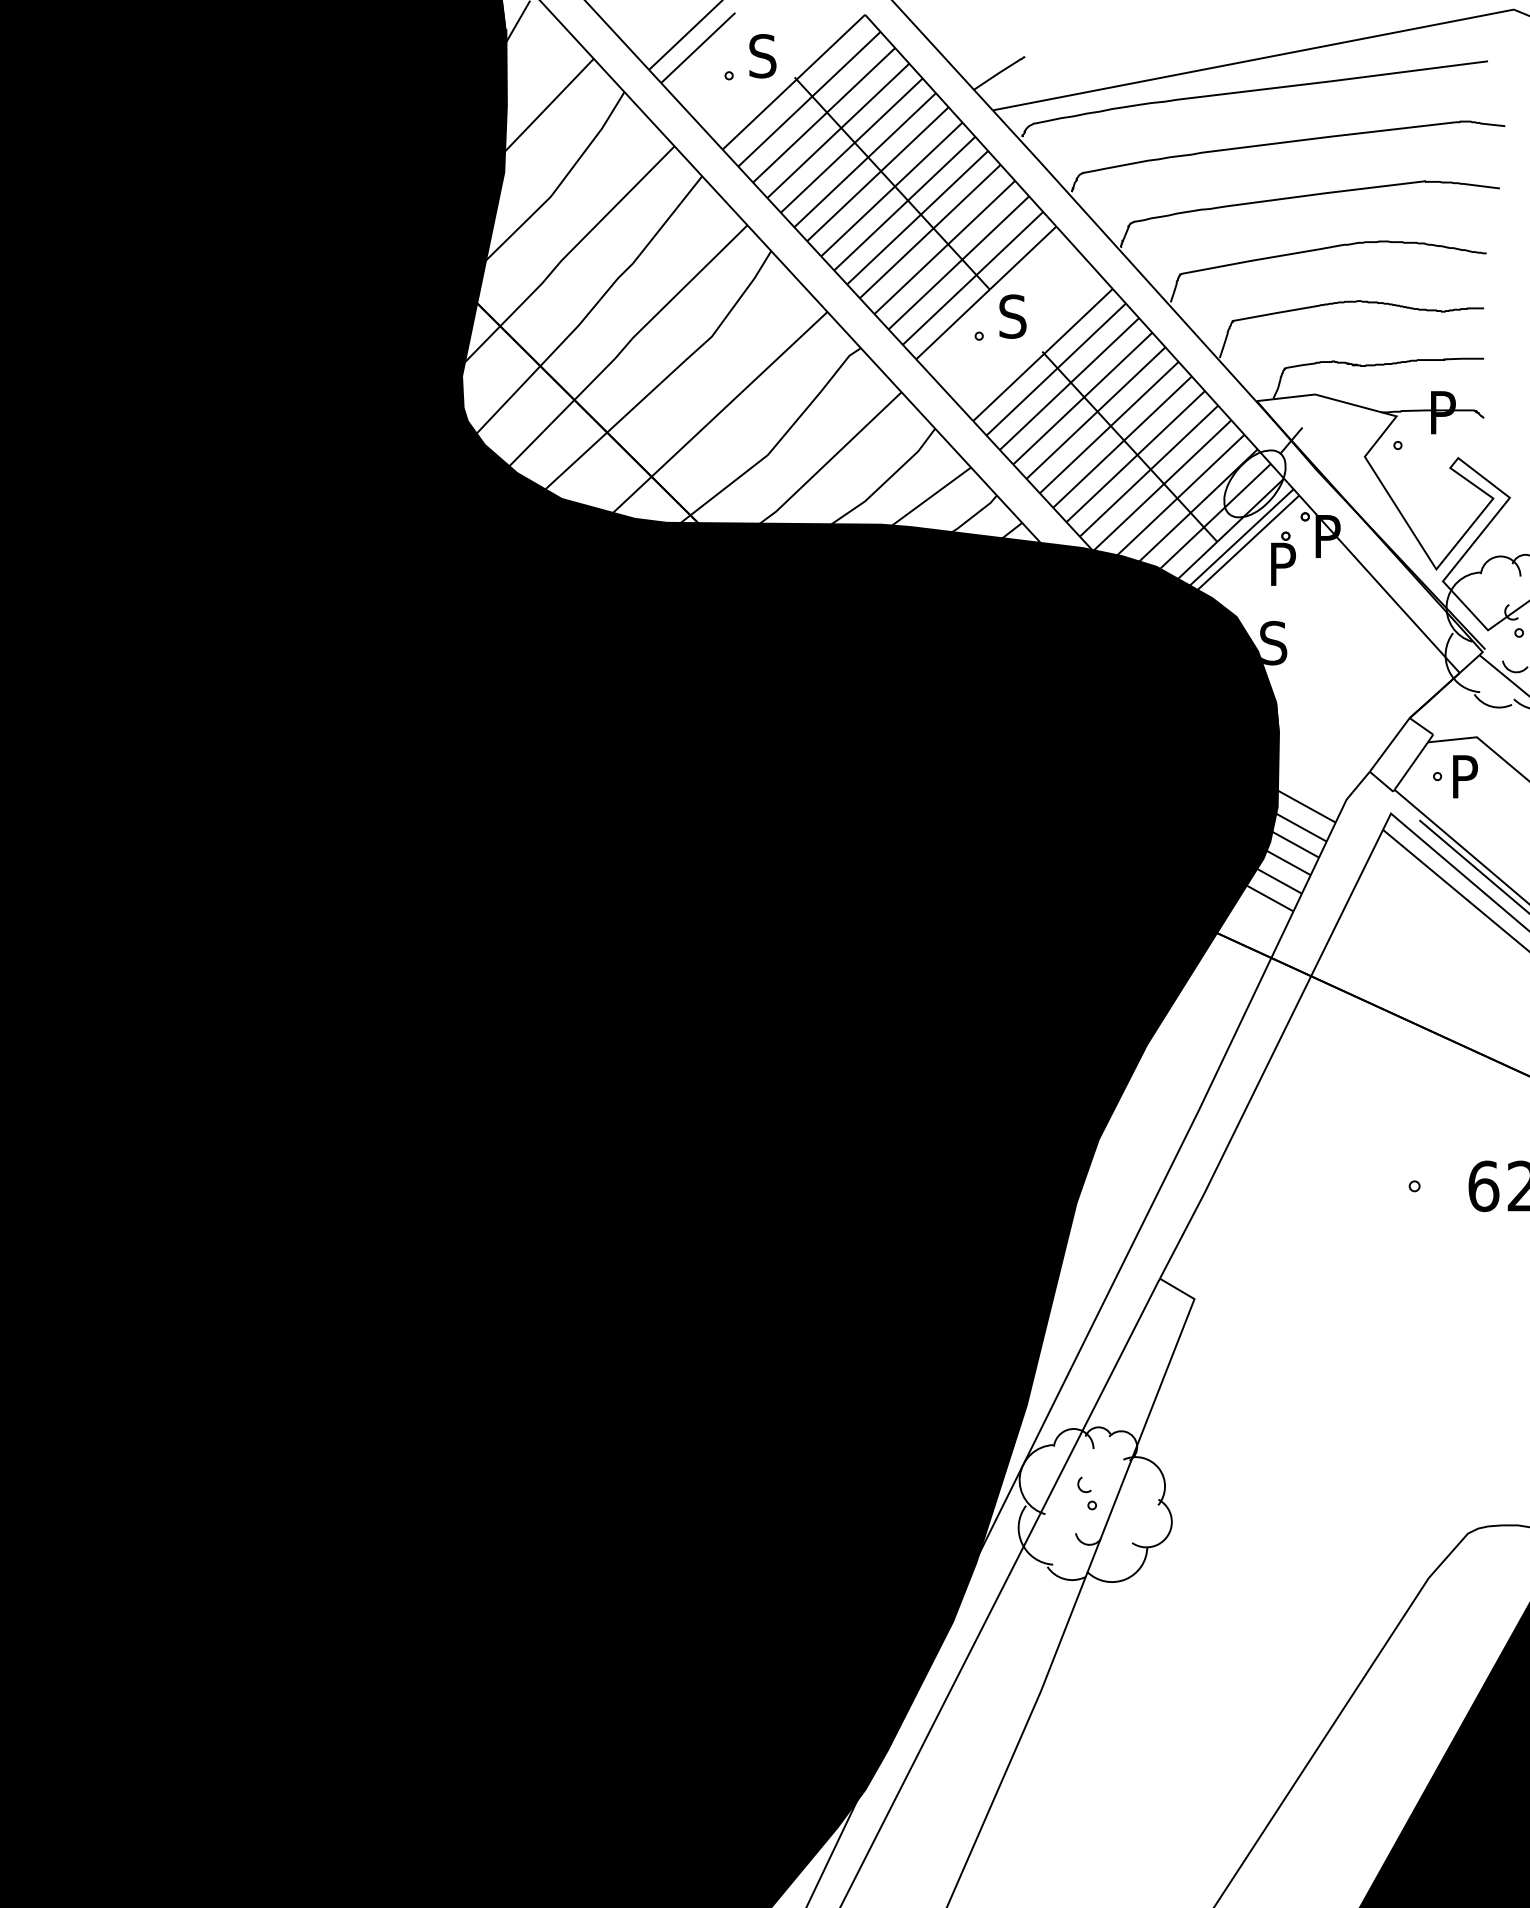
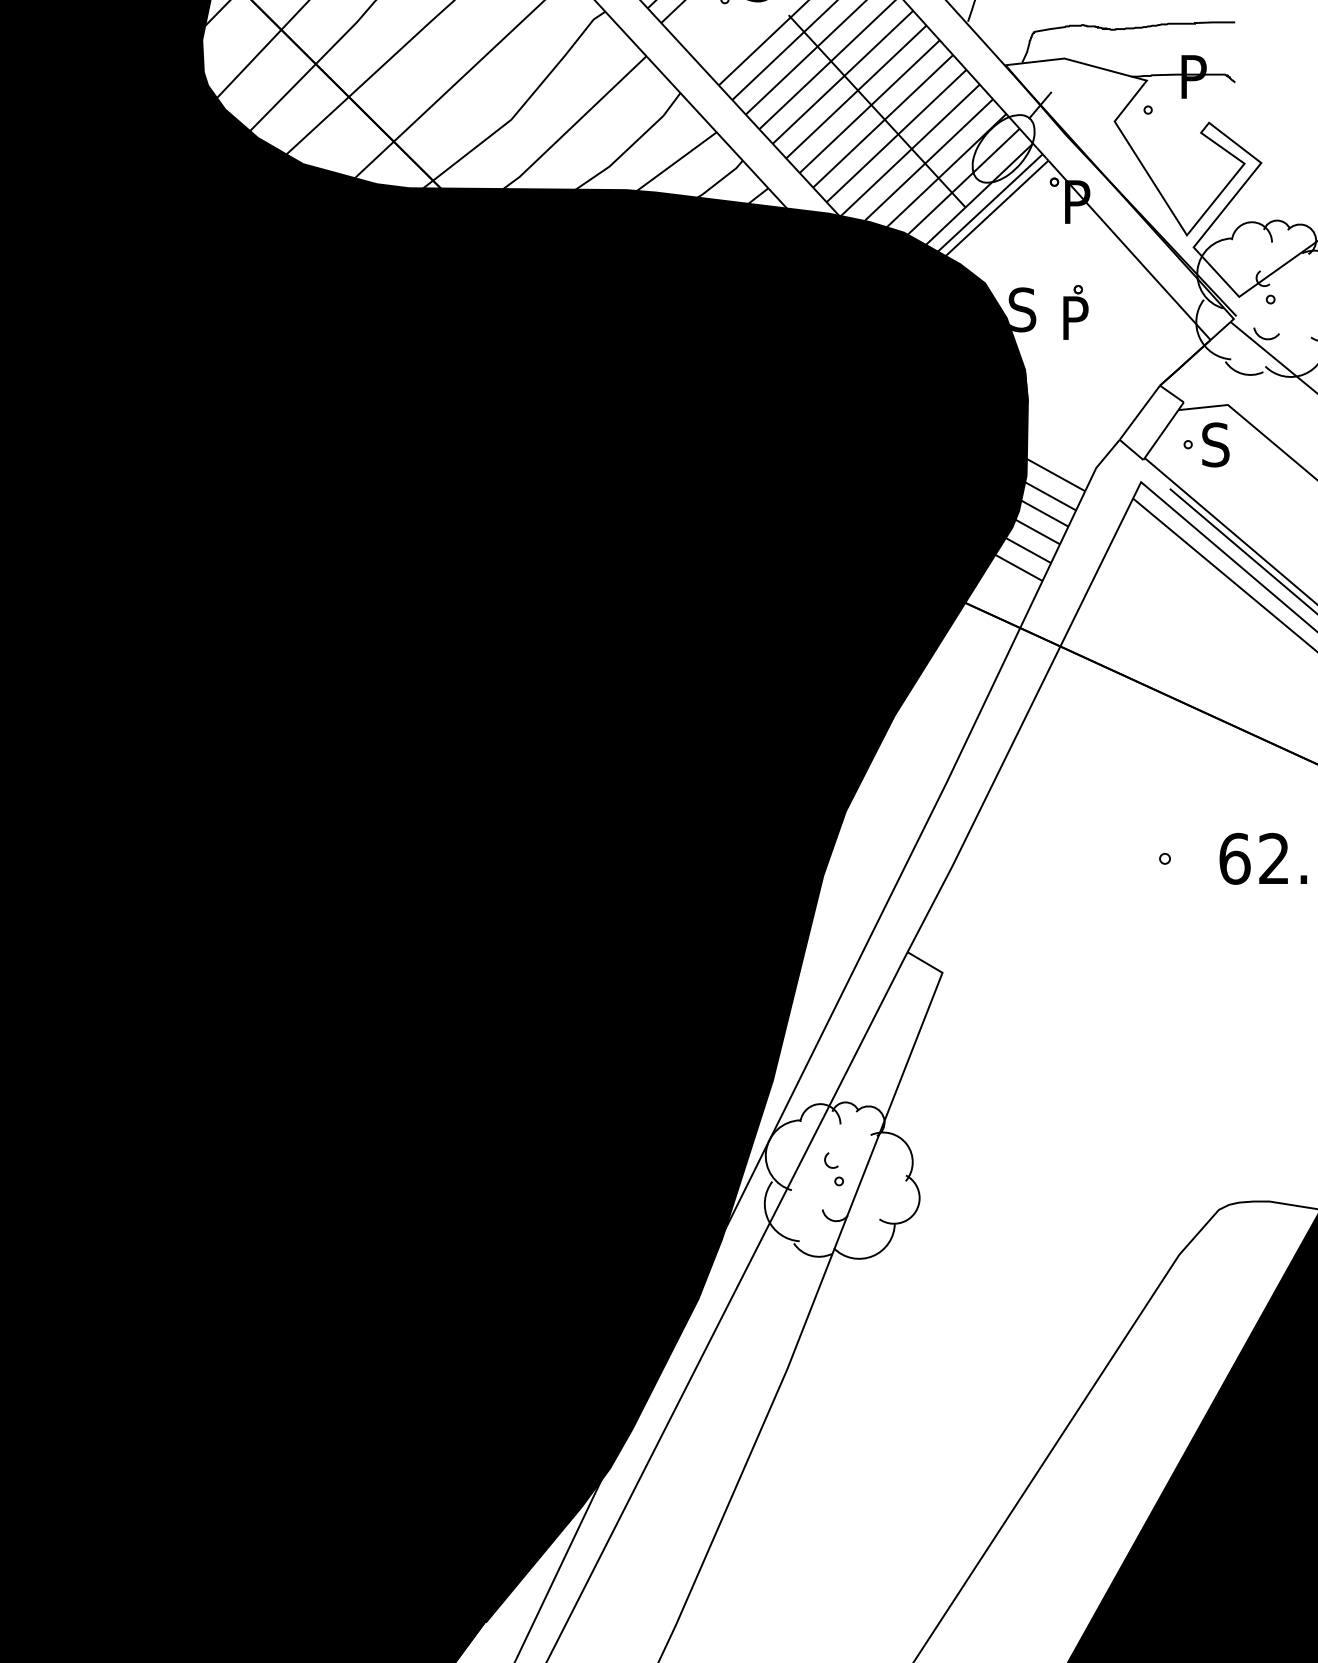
part: (1283, 558) -> (1075, 312), moved
text: (1464, 776) -> (1215, 444), P -> S

